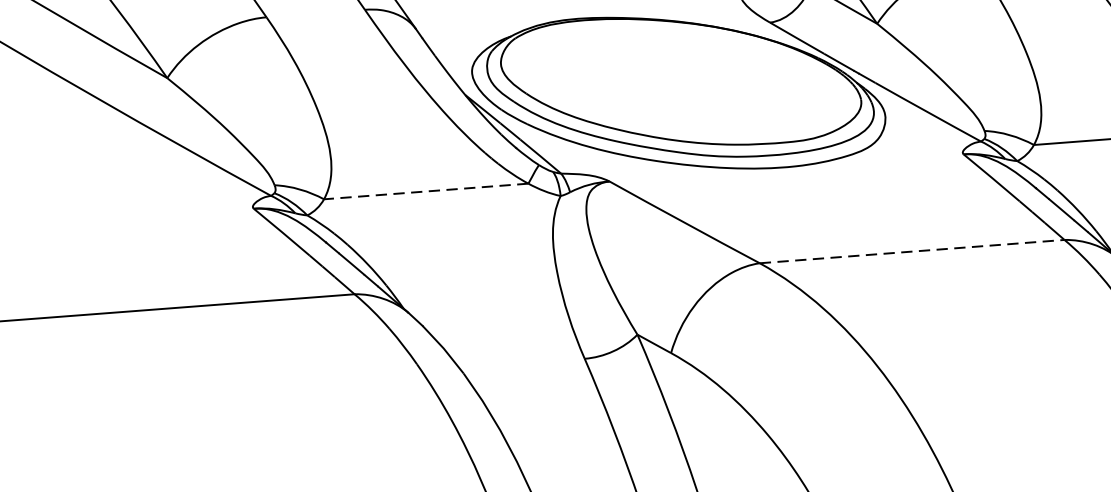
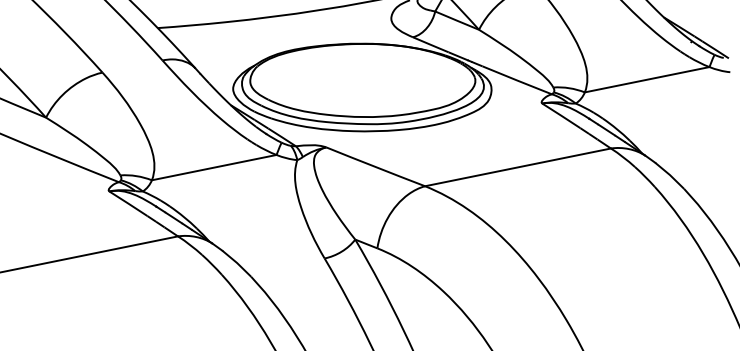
line: (426, 191) -> (214, 167), dashed -> solid
line: (912, 251) -> (518, 167), dashed -> solid

